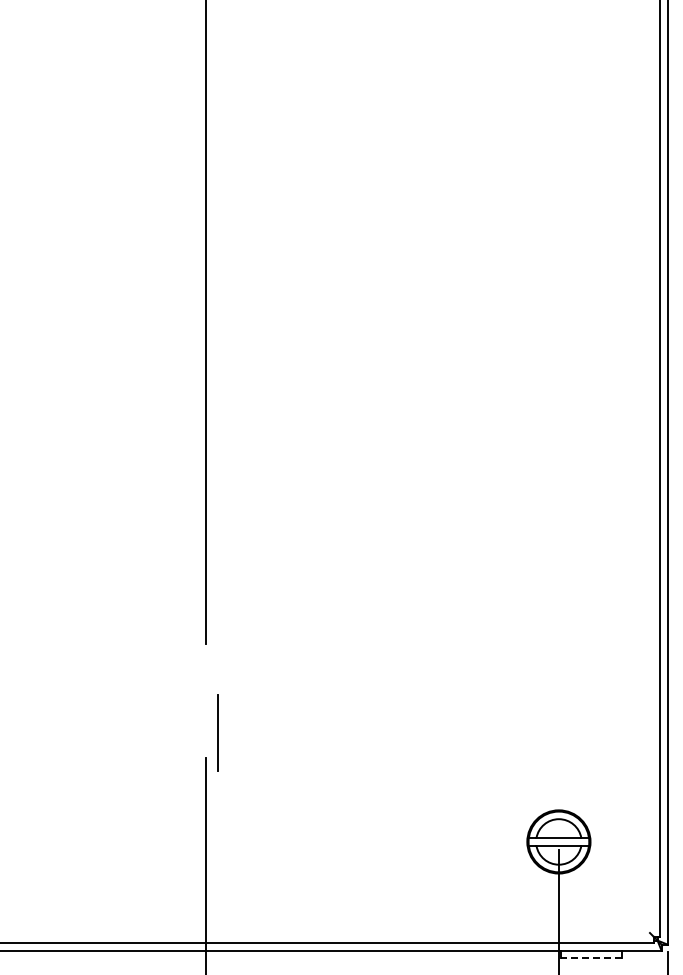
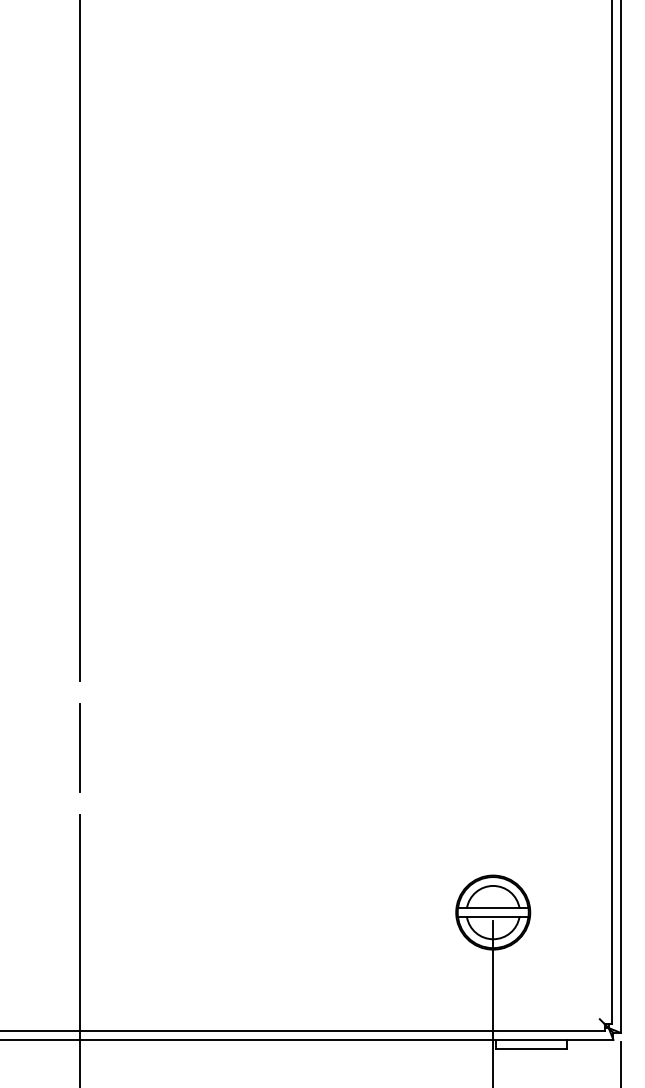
line: (217, 732) -> (79, 746), moved
line: (591, 958) -> (531, 1049), dashed -> solid

